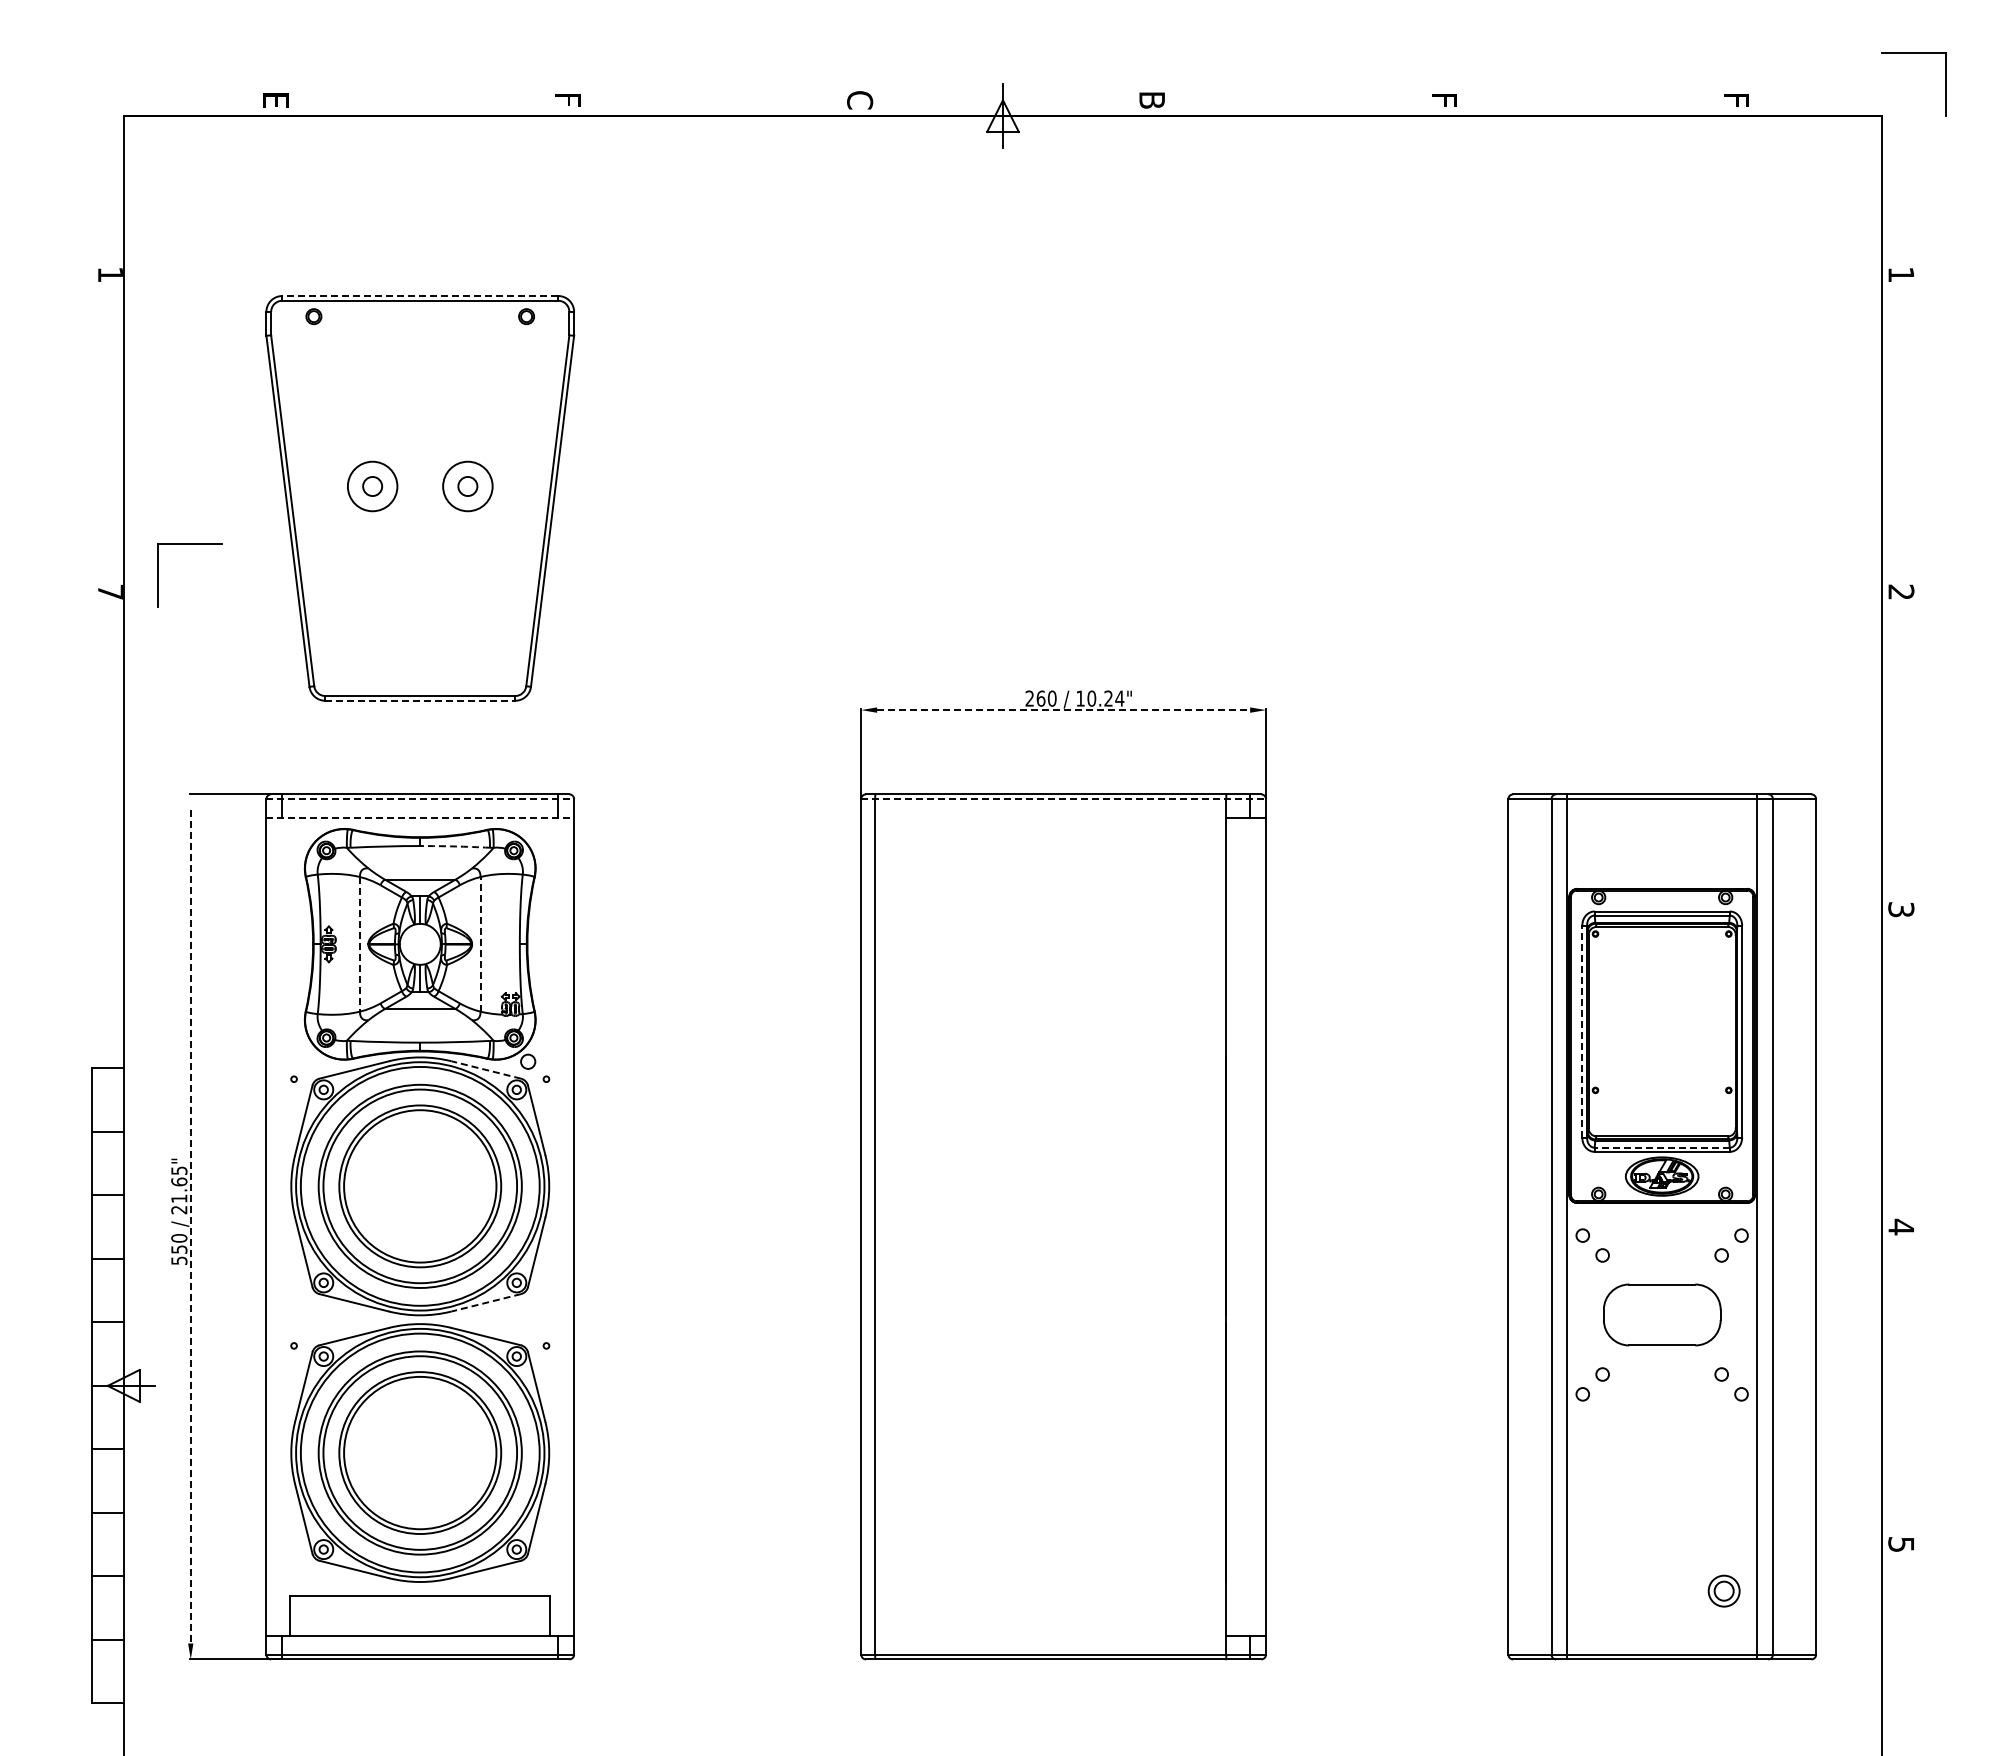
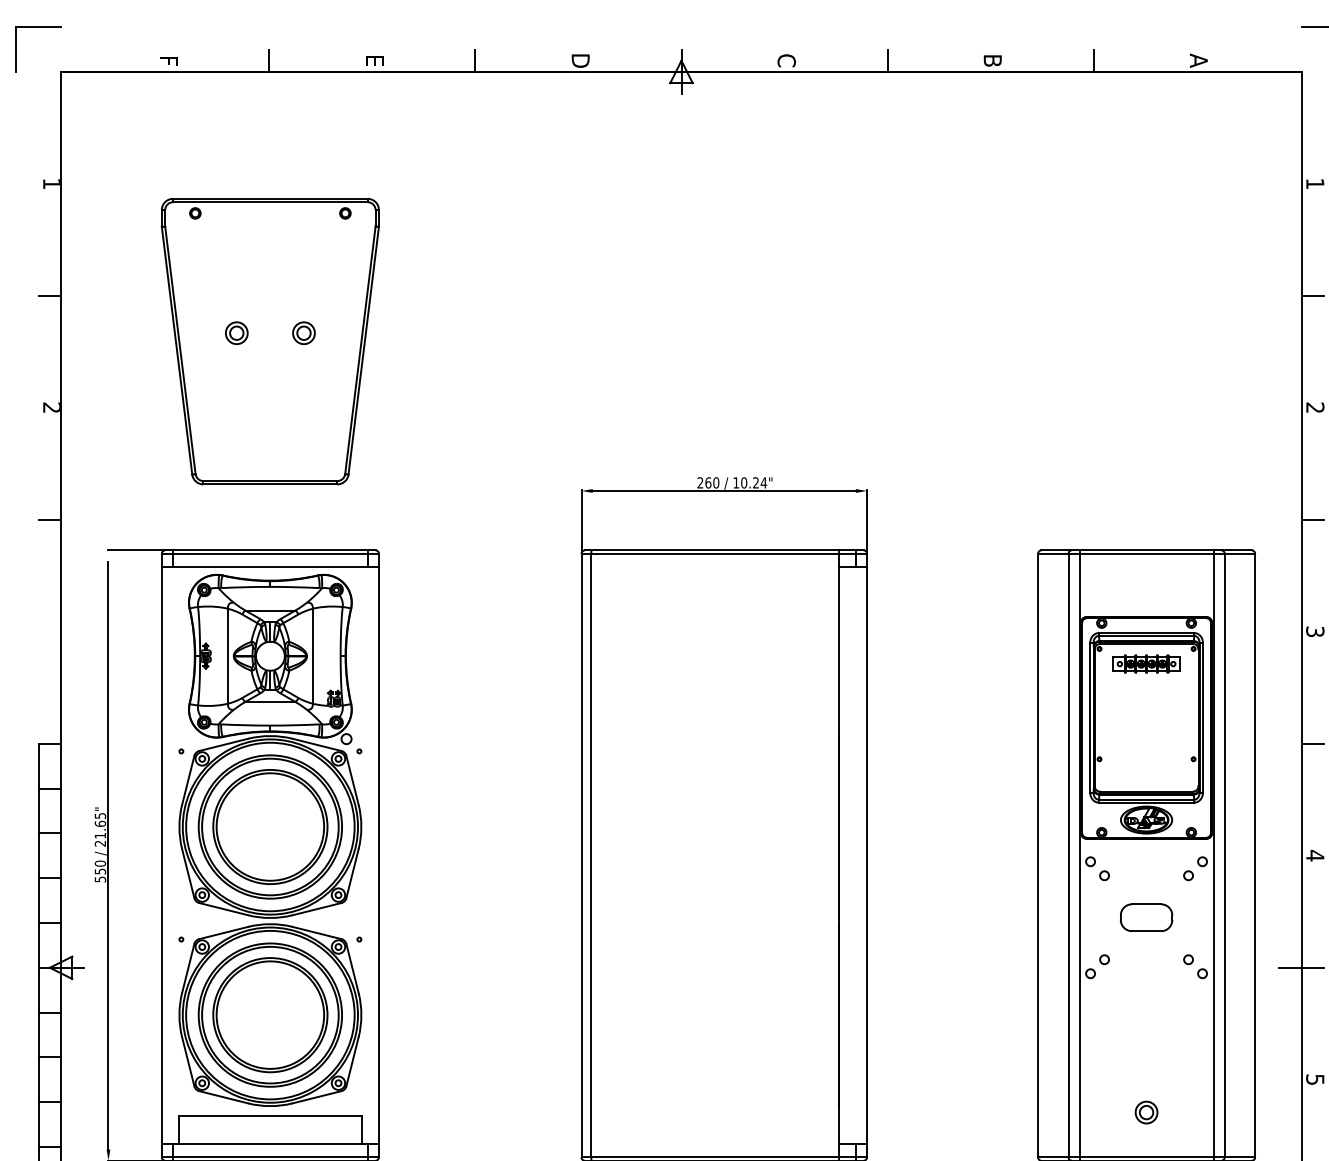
text: (275, 100) -> (168, 60), E -> F
line: (418, 100) -> (269, 60), added
text: (567, 100) -> (374, 60), F -> E
line: (710, 100) -> (475, 60), added
text: (860, 100) -> (580, 60), C -> D
text: (1152, 100) -> (786, 60), B -> C
line: (1295, 100) -> (887, 60), added
text: (1443, 100) -> (992, 60), F -> B
line: (1587, 100) -> (1093, 60), added
text: (1735, 100) -> (1198, 60), F -> A
line: (420, 296) -> (270, 199), dashed -> solid
line: (107, 433) -> (49, 295), added
line: (1898, 433) -> (1313, 295), added
circle: (372, 486) -> (236, 333), size x0.62
circle: (467, 486) -> (303, 333), size x0.62
part: (189, 544) -> (38, 27), moved
text: (110, 591) -> (51, 407), 7 -> 2
line: (420, 700) -> (270, 484), dashed -> solid
line: (1063, 710) -> (724, 491), dashed -> solid
line: (107, 751) -> (49, 520), added
line: (1898, 751) -> (1313, 520), added
line: (420, 799) -> (270, 554), dashed -> solid
line: (1064, 799) -> (724, 554), dashed -> solid
line: (420, 818) -> (270, 567), dashed -> solid
arc: (455, 846) -> (295, 587), dashed -> solid
line: (480, 943) -> (312, 655), dashed -> solid
line: (359, 944) -> (227, 656), dashed -> solid
part: (1661, 955) -> (1146, 664), added
line: (1582, 1031) -> (1090, 717), dashed -> solid
line: (1898, 1068) -> (1313, 743), added
line: (486, 1069) -> (317, 744), dashed -> solid
line: (1662, 1147) -> (1146, 799), dashed -> solid
line: (190, 1226) -> (108, 855), dashed -> solid
line: (486, 1302) -> (317, 908), dashed -> solid
part: (1661, 1314) -> (1146, 917), size x0.62
line: (1882, 1385) -> (1302, 967), added
part: (1723, 1590) -> (1146, 1112), moved

